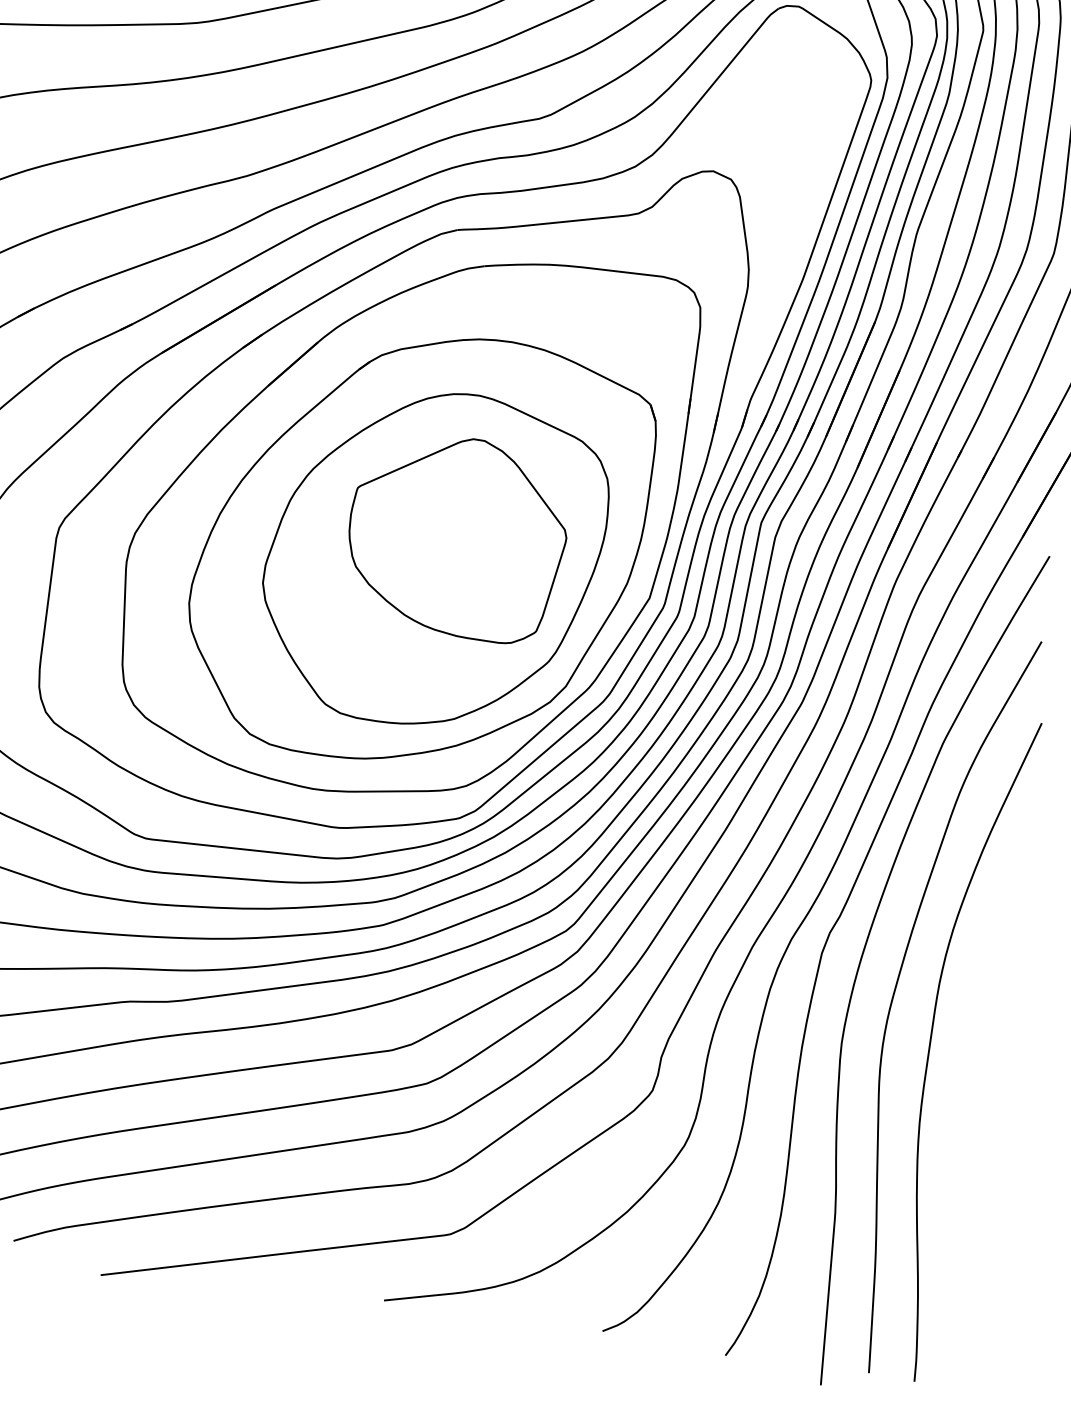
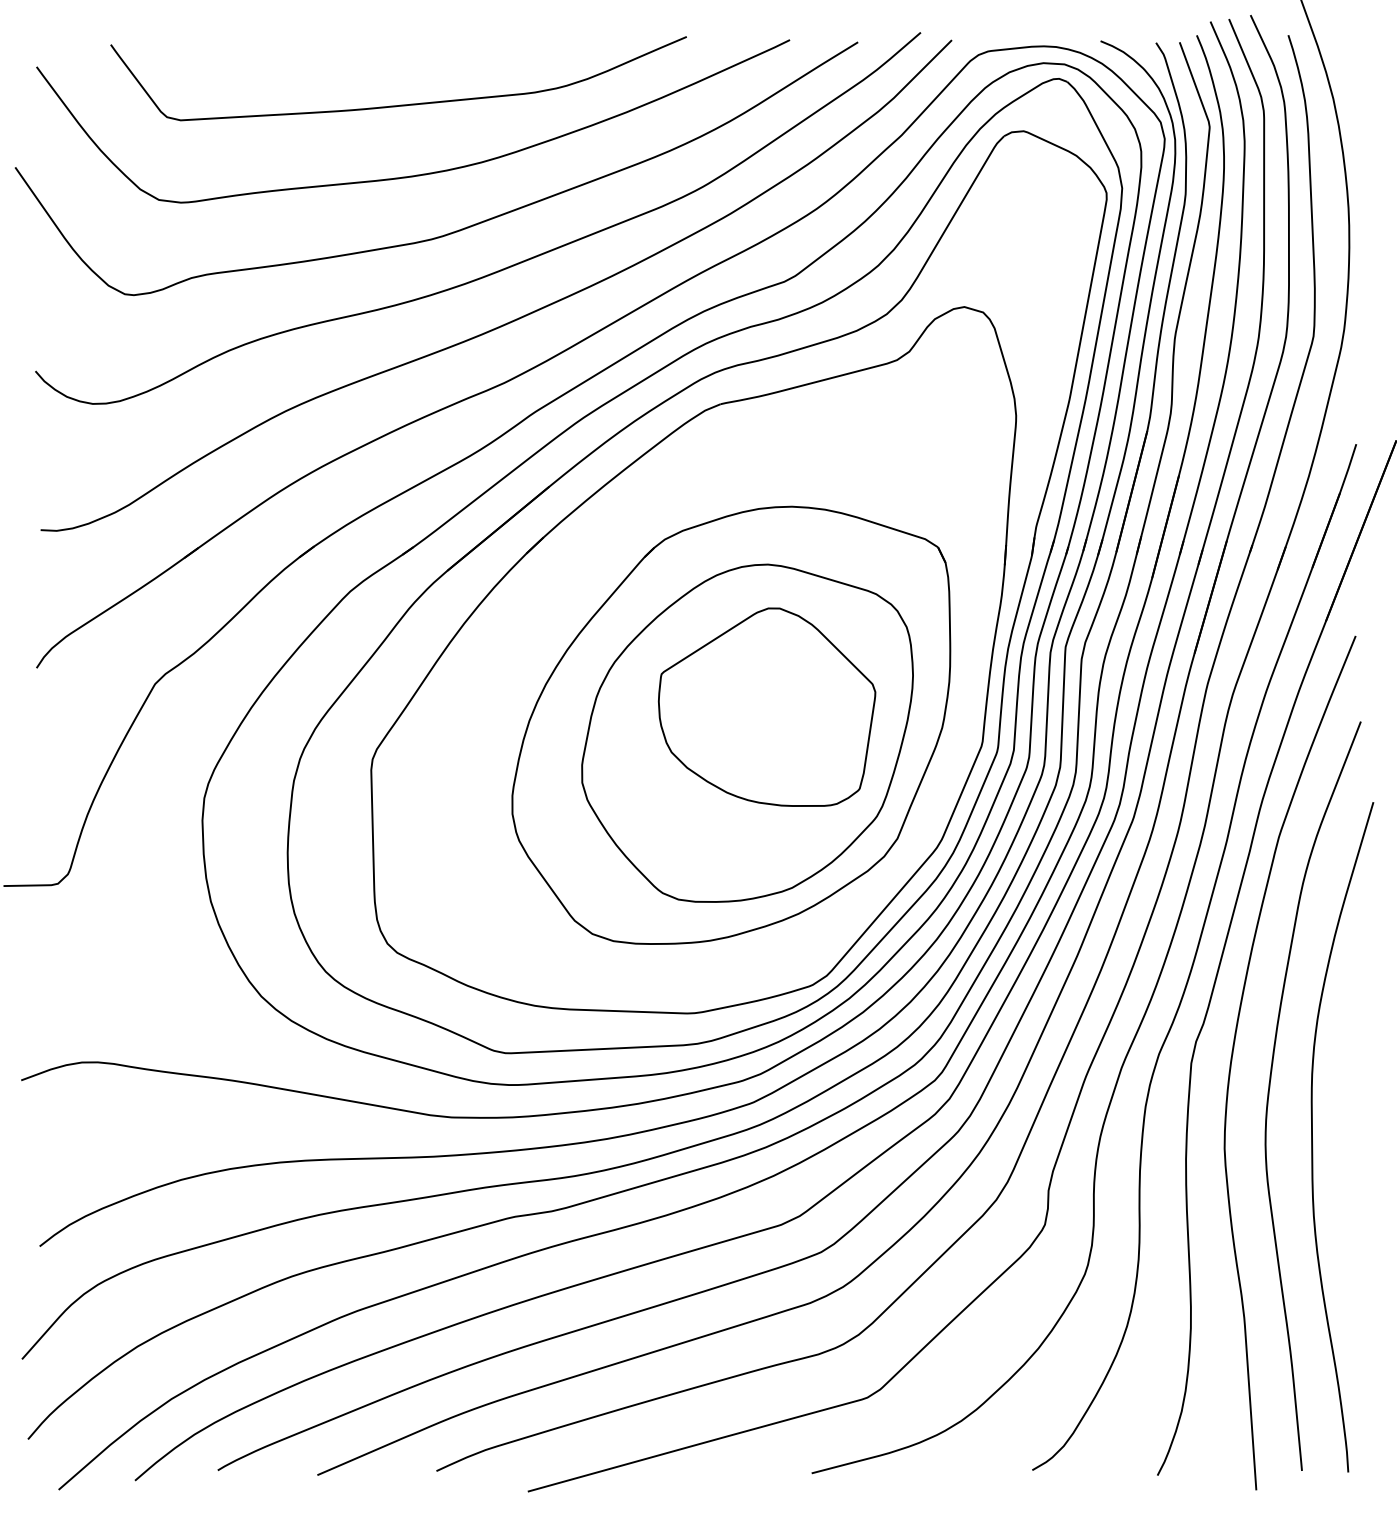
part: (402, 519) -> (710, 698), removed

